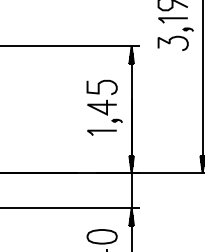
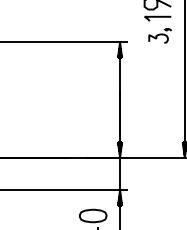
part: (175, 39) -> (160, 36), size x0.7
part: (104, 107) -> (95, 98), removed

